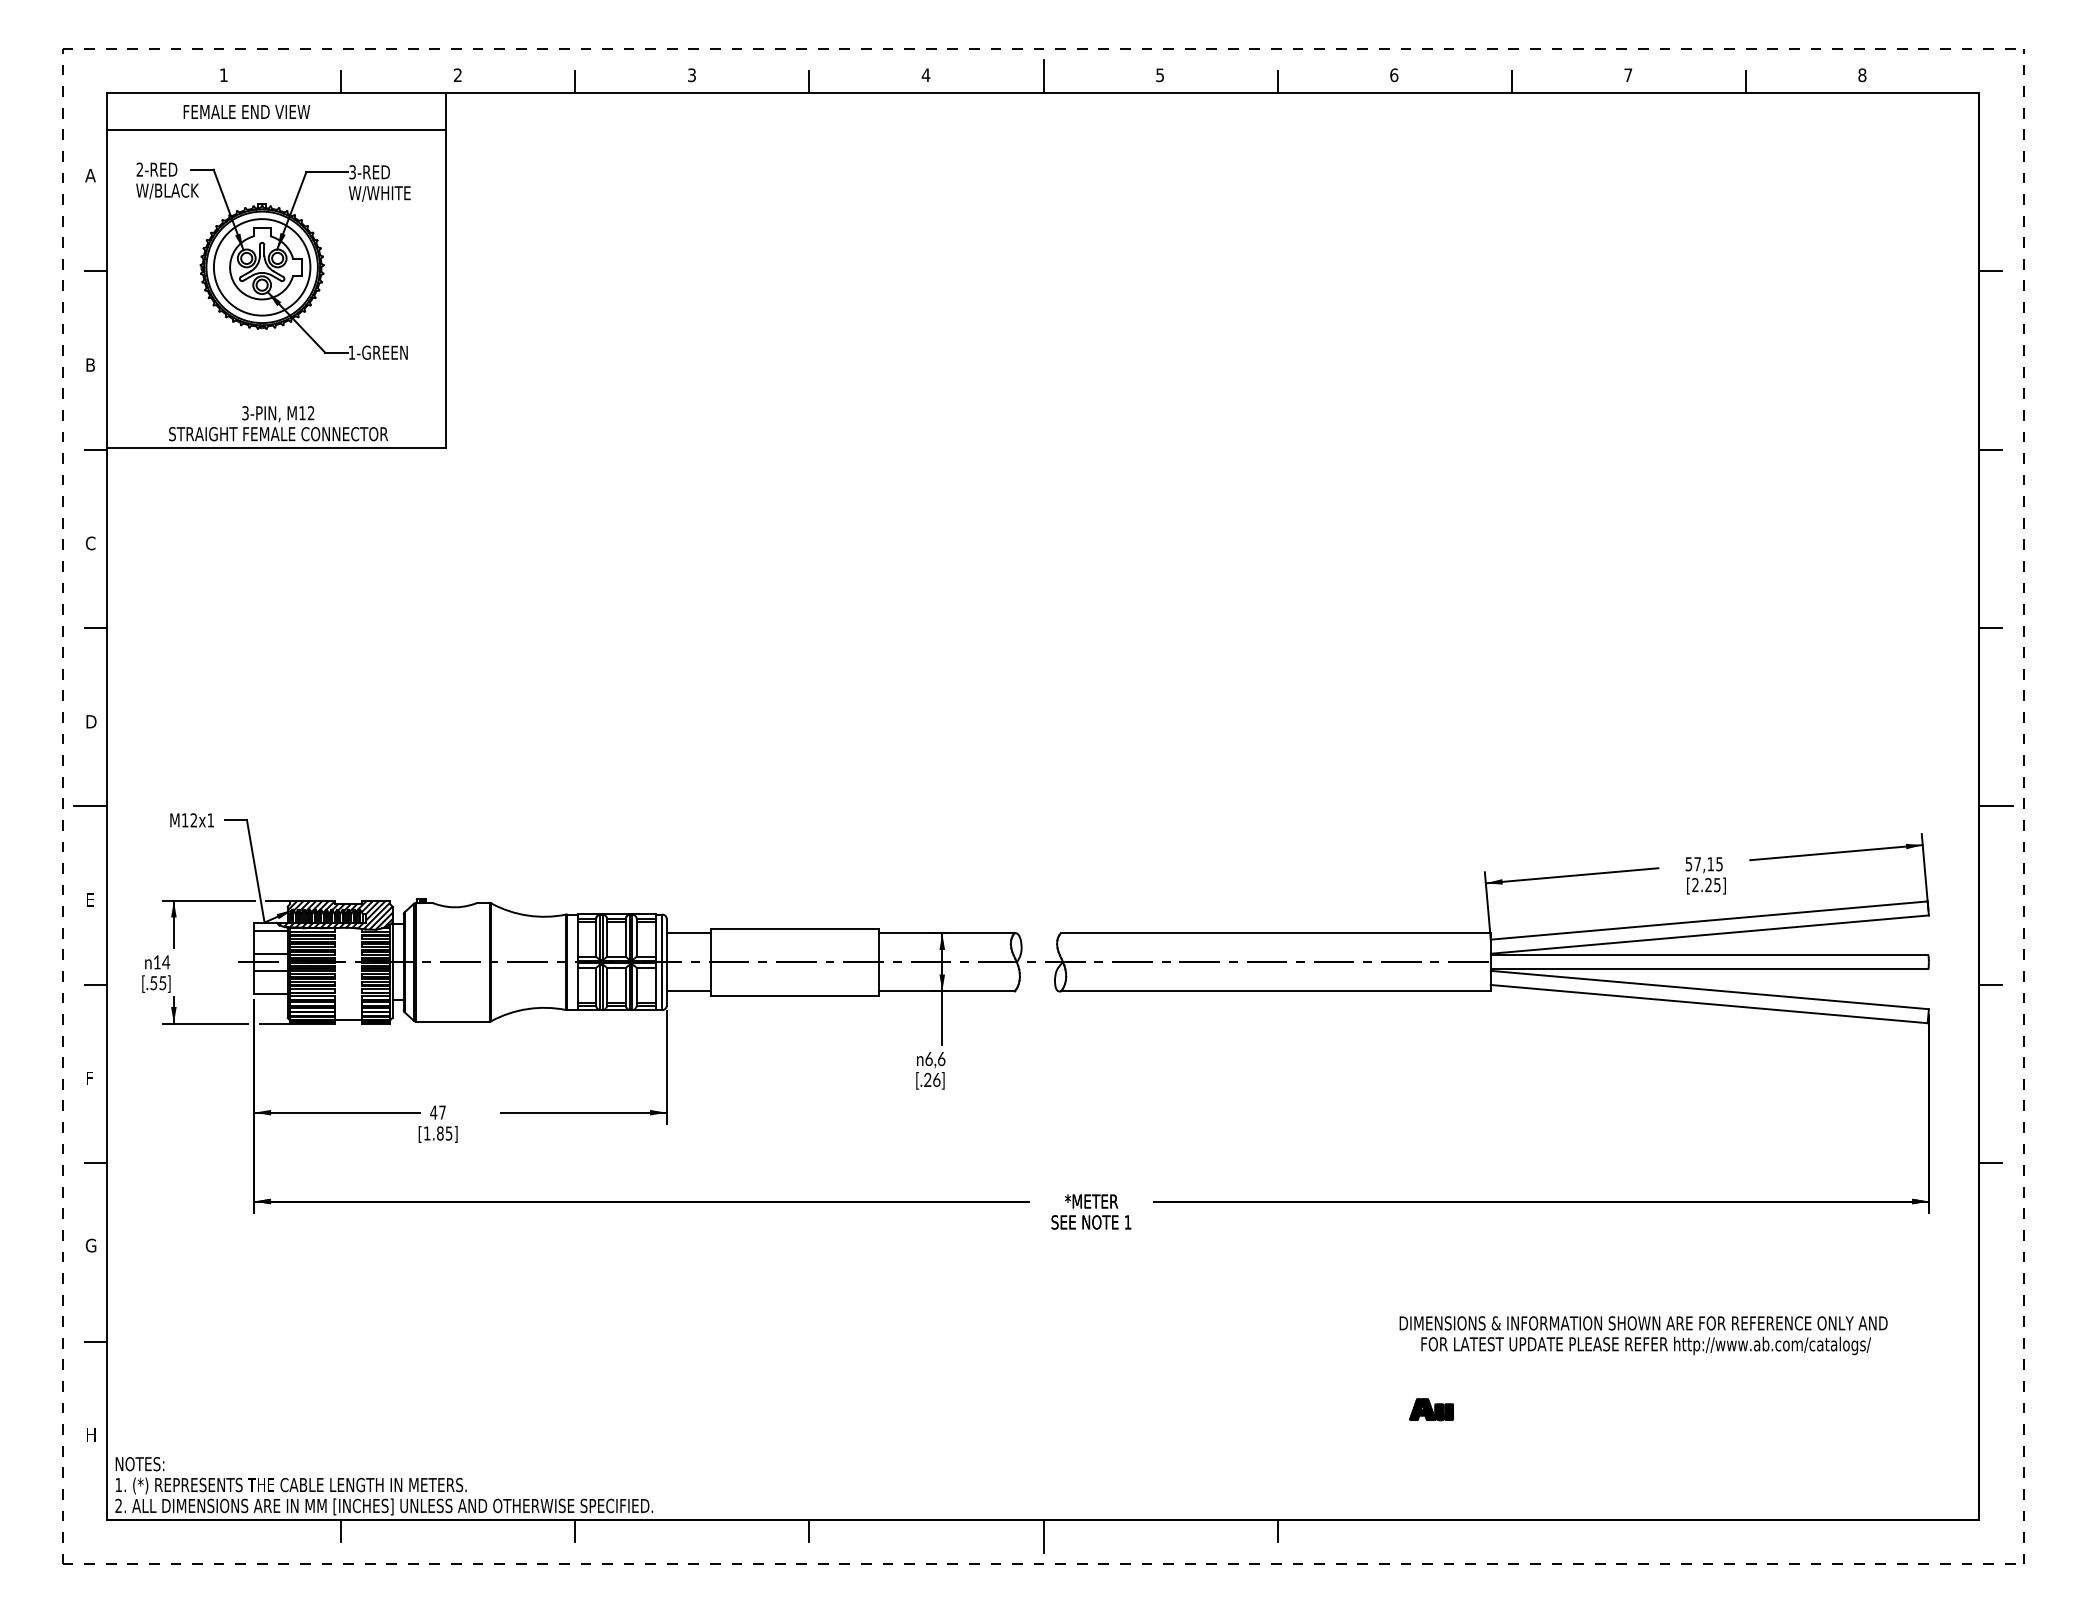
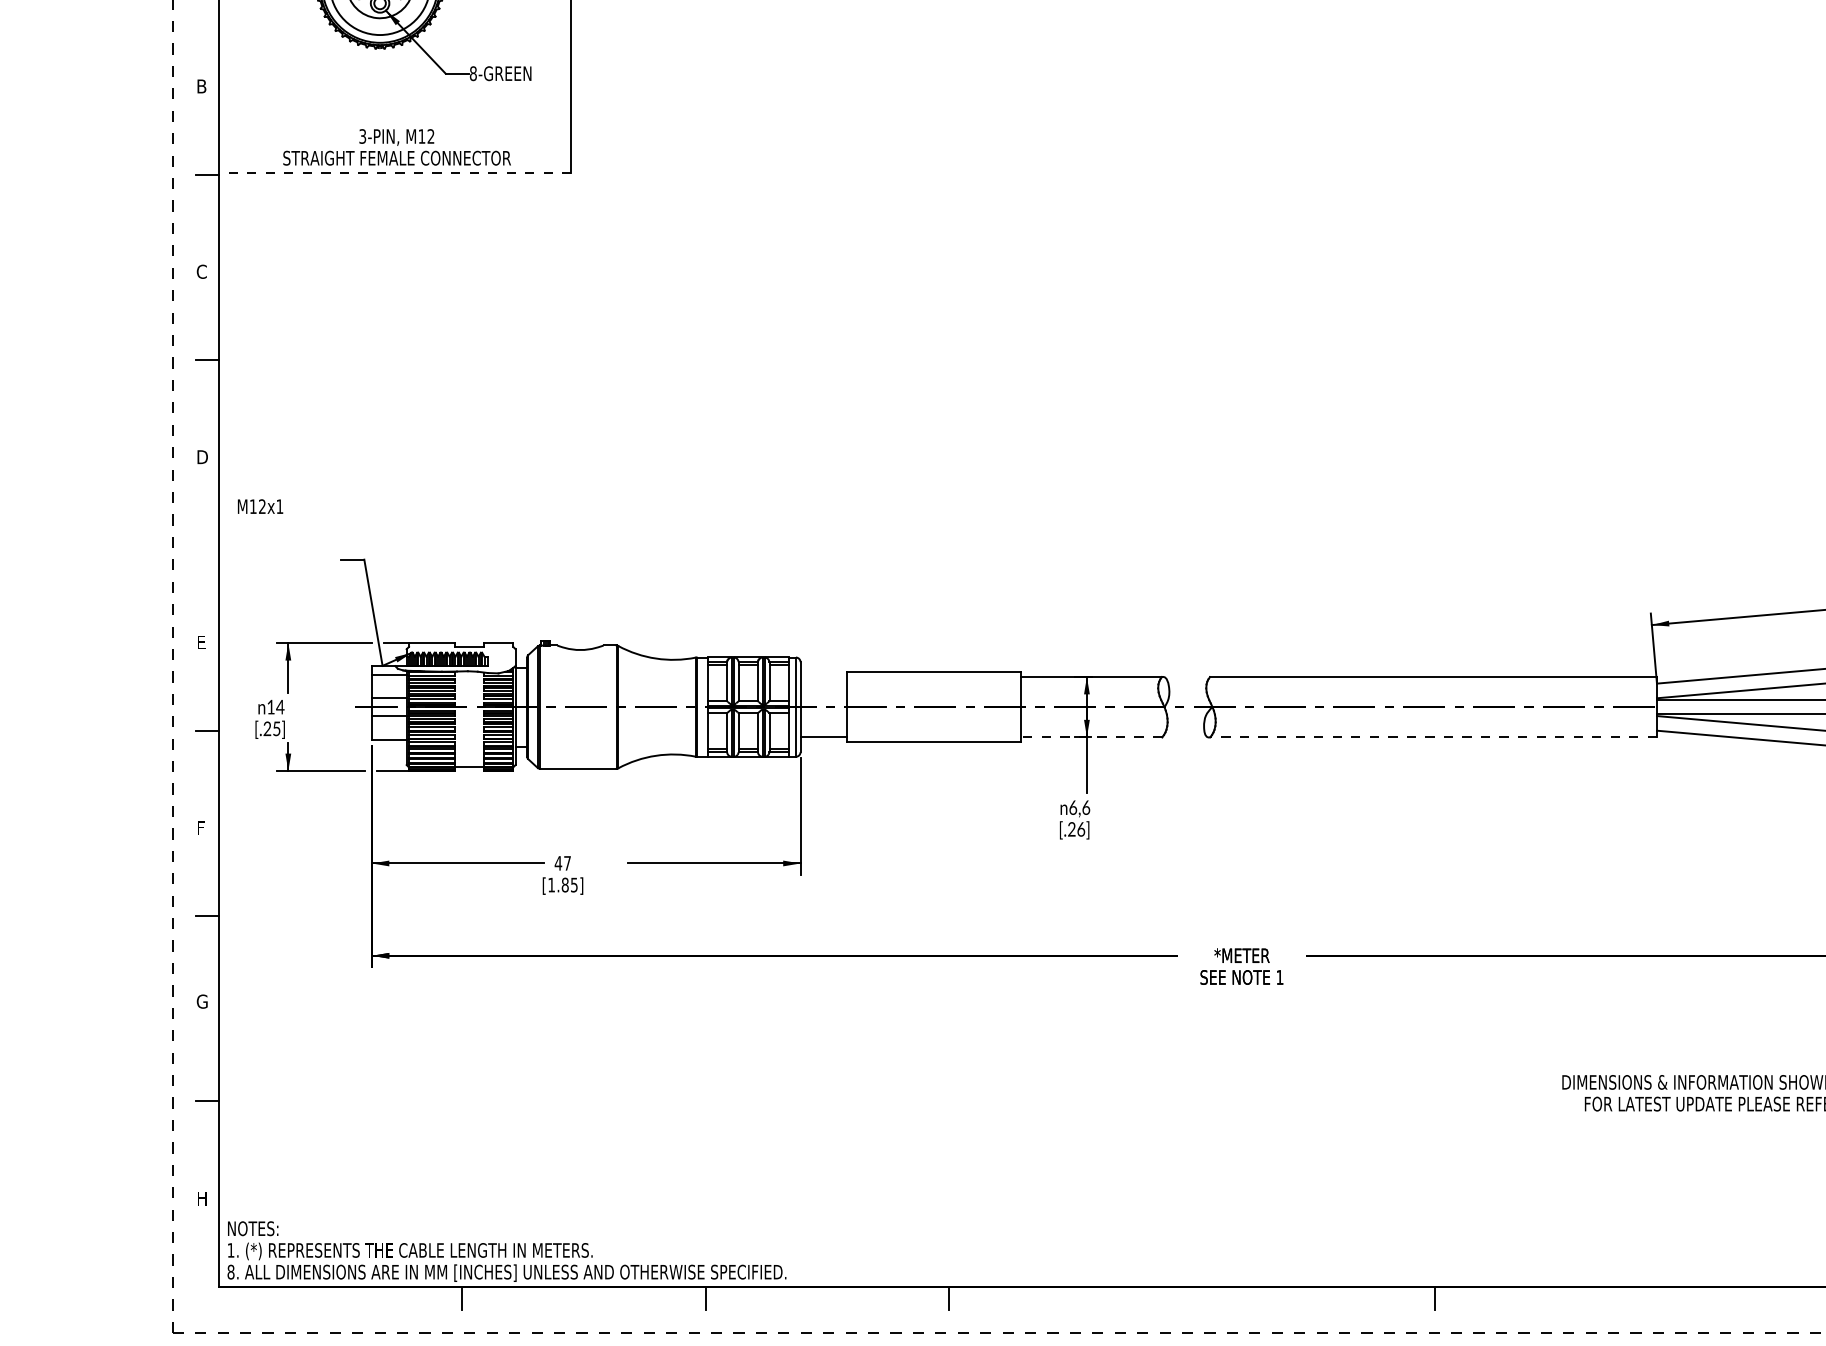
text: (351, 352) -> (472, 73), 1-GREEN -> 8-GREEN
line: (276, 448) -> (394, 173), solid -> dashed
line: (90, 806) -> (201, 545), removed
text: (191, 820) -> (259, 506), moved
hatch: (335, 914) -> (456, 657), removed
line: (688, 933) -> (823, 677), removed
text: (153, 983) -> (267, 729), [.55] -> [.25]
line: (946, 991) -> (1091, 737), solid -> dashed
line: (1275, 991) -> (1433, 737), solid -> dashed
part: (1431, 1409) -> (1595, 1171), removed
text: (118, 1505) -> (230, 1271), 2. -> 8.
line: (1043, 1536) -> (1192, 1303), removed

